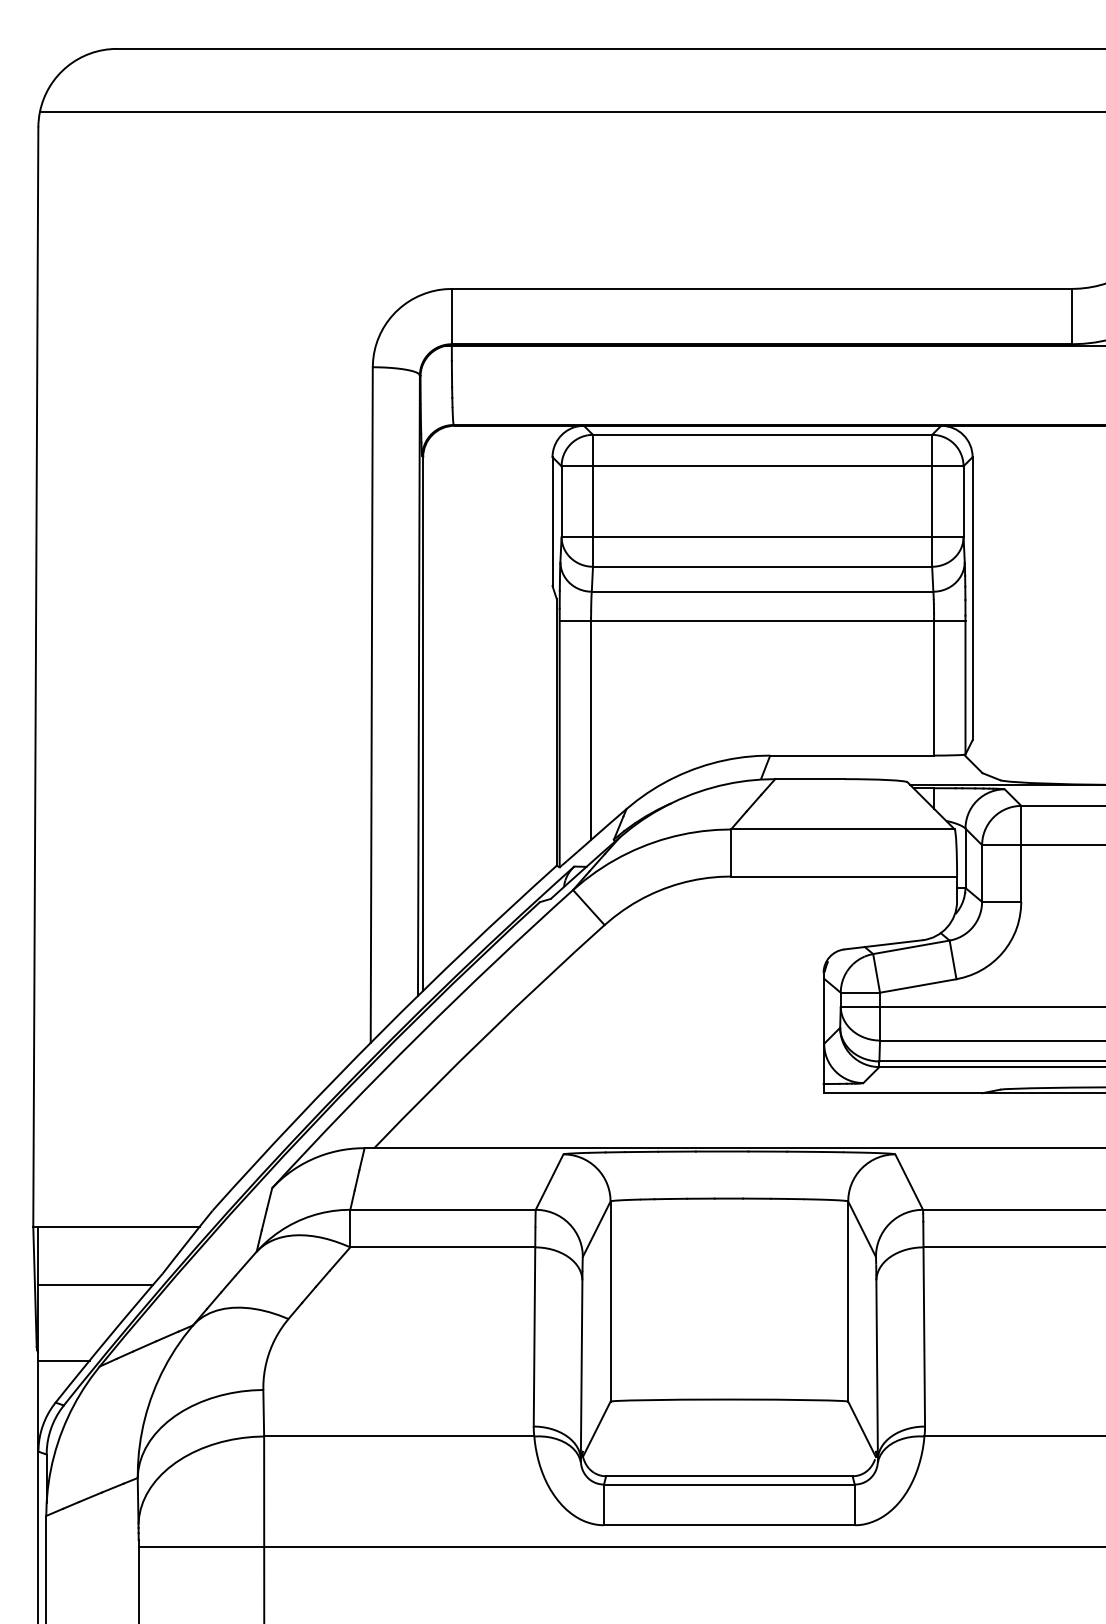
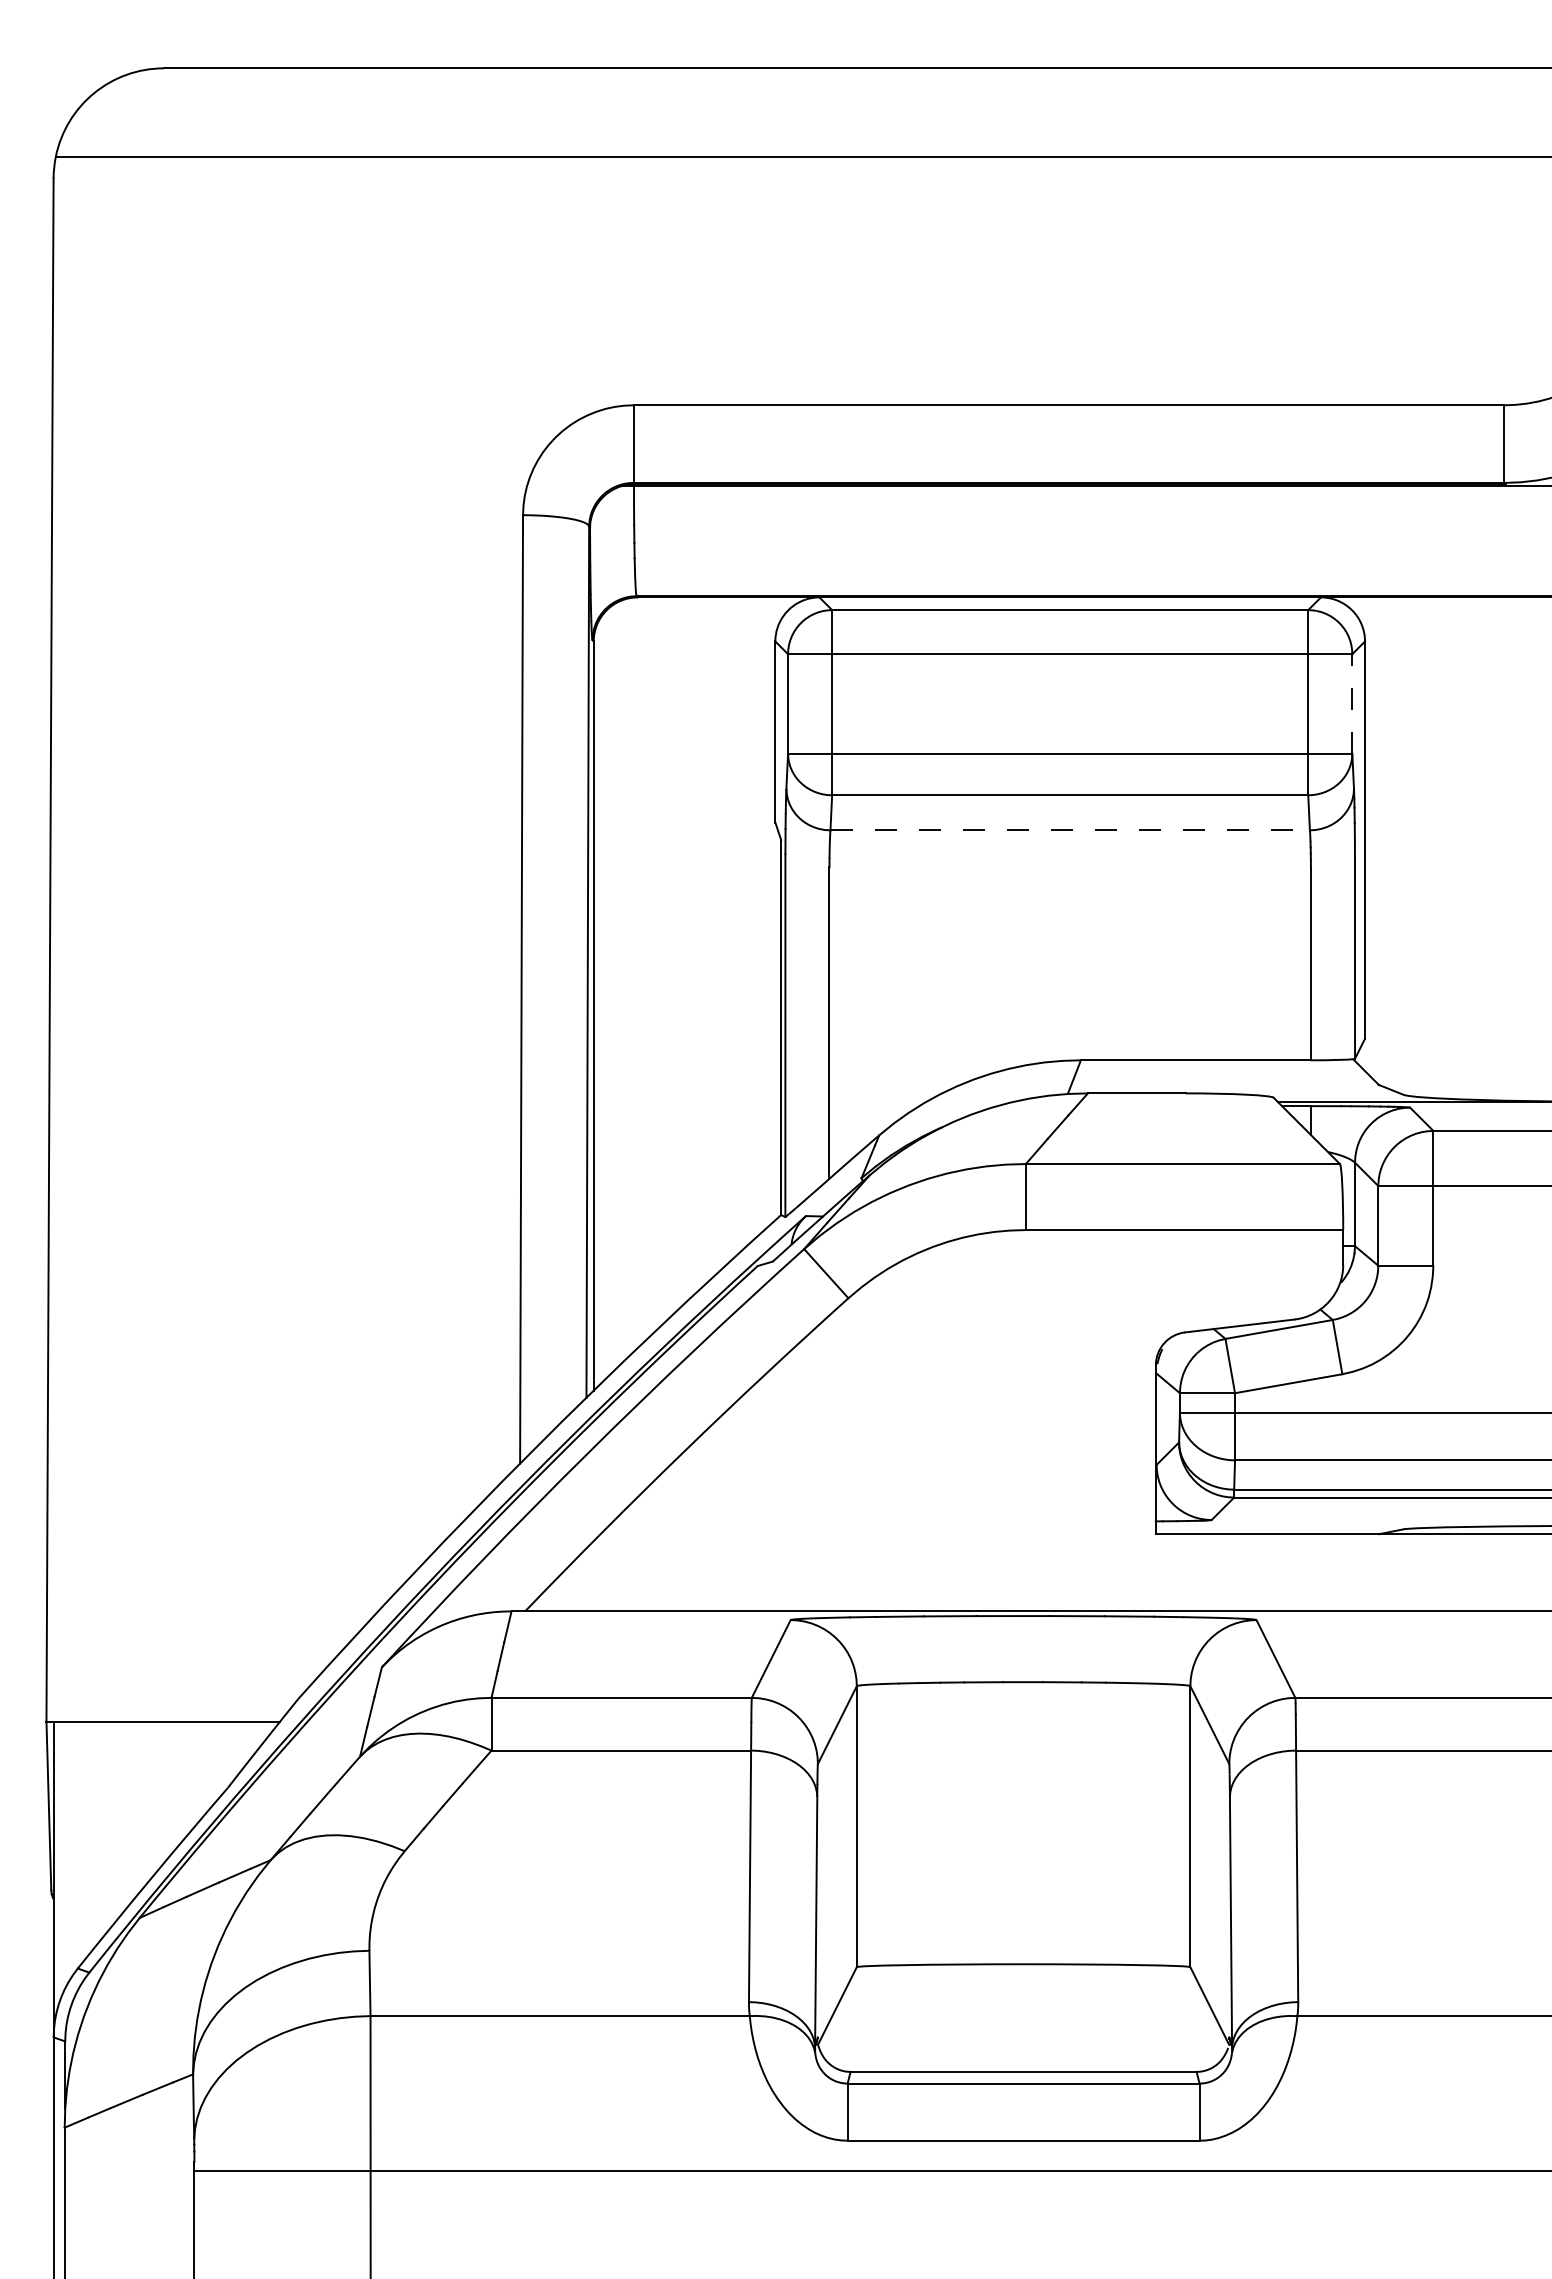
line: (963, 502) -> (1352, 704), solid -> dashed
line: (762, 591) -> (1070, 830), solid -> dashed
line: (762, 621) -> (1070, 871), removed
line: (95, 1284) -> (133, 1802), removed
line: (63, 1360) -> (89, 1909), removed

